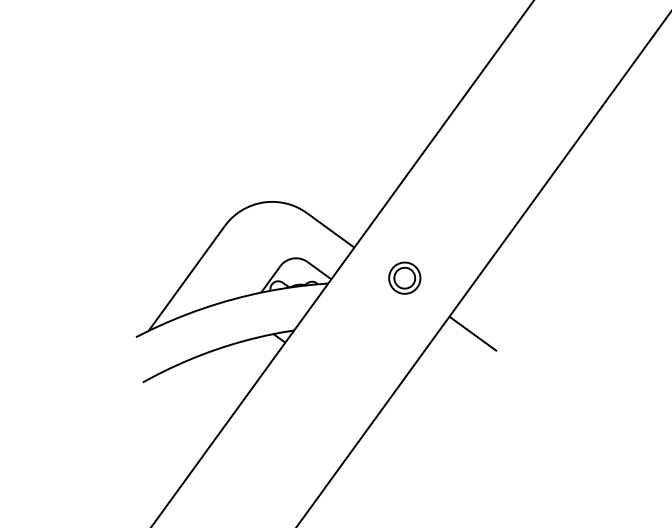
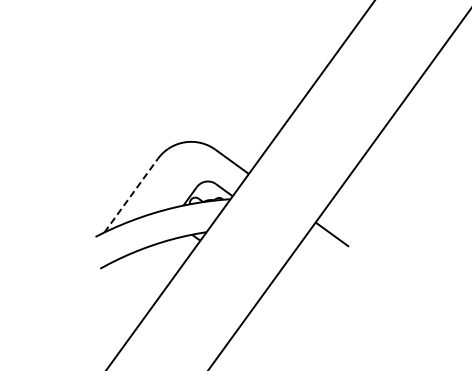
line: (187, 278) -> (131, 195), solid -> dashed
part: (405, 278) -> (284, 195), removed

